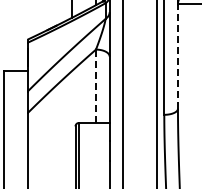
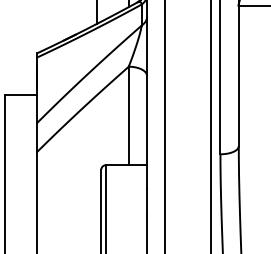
line: (177, 56) -> (238, 75), dashed -> solid
line: (95, 86) -> (128, 116), dashed -> solid

